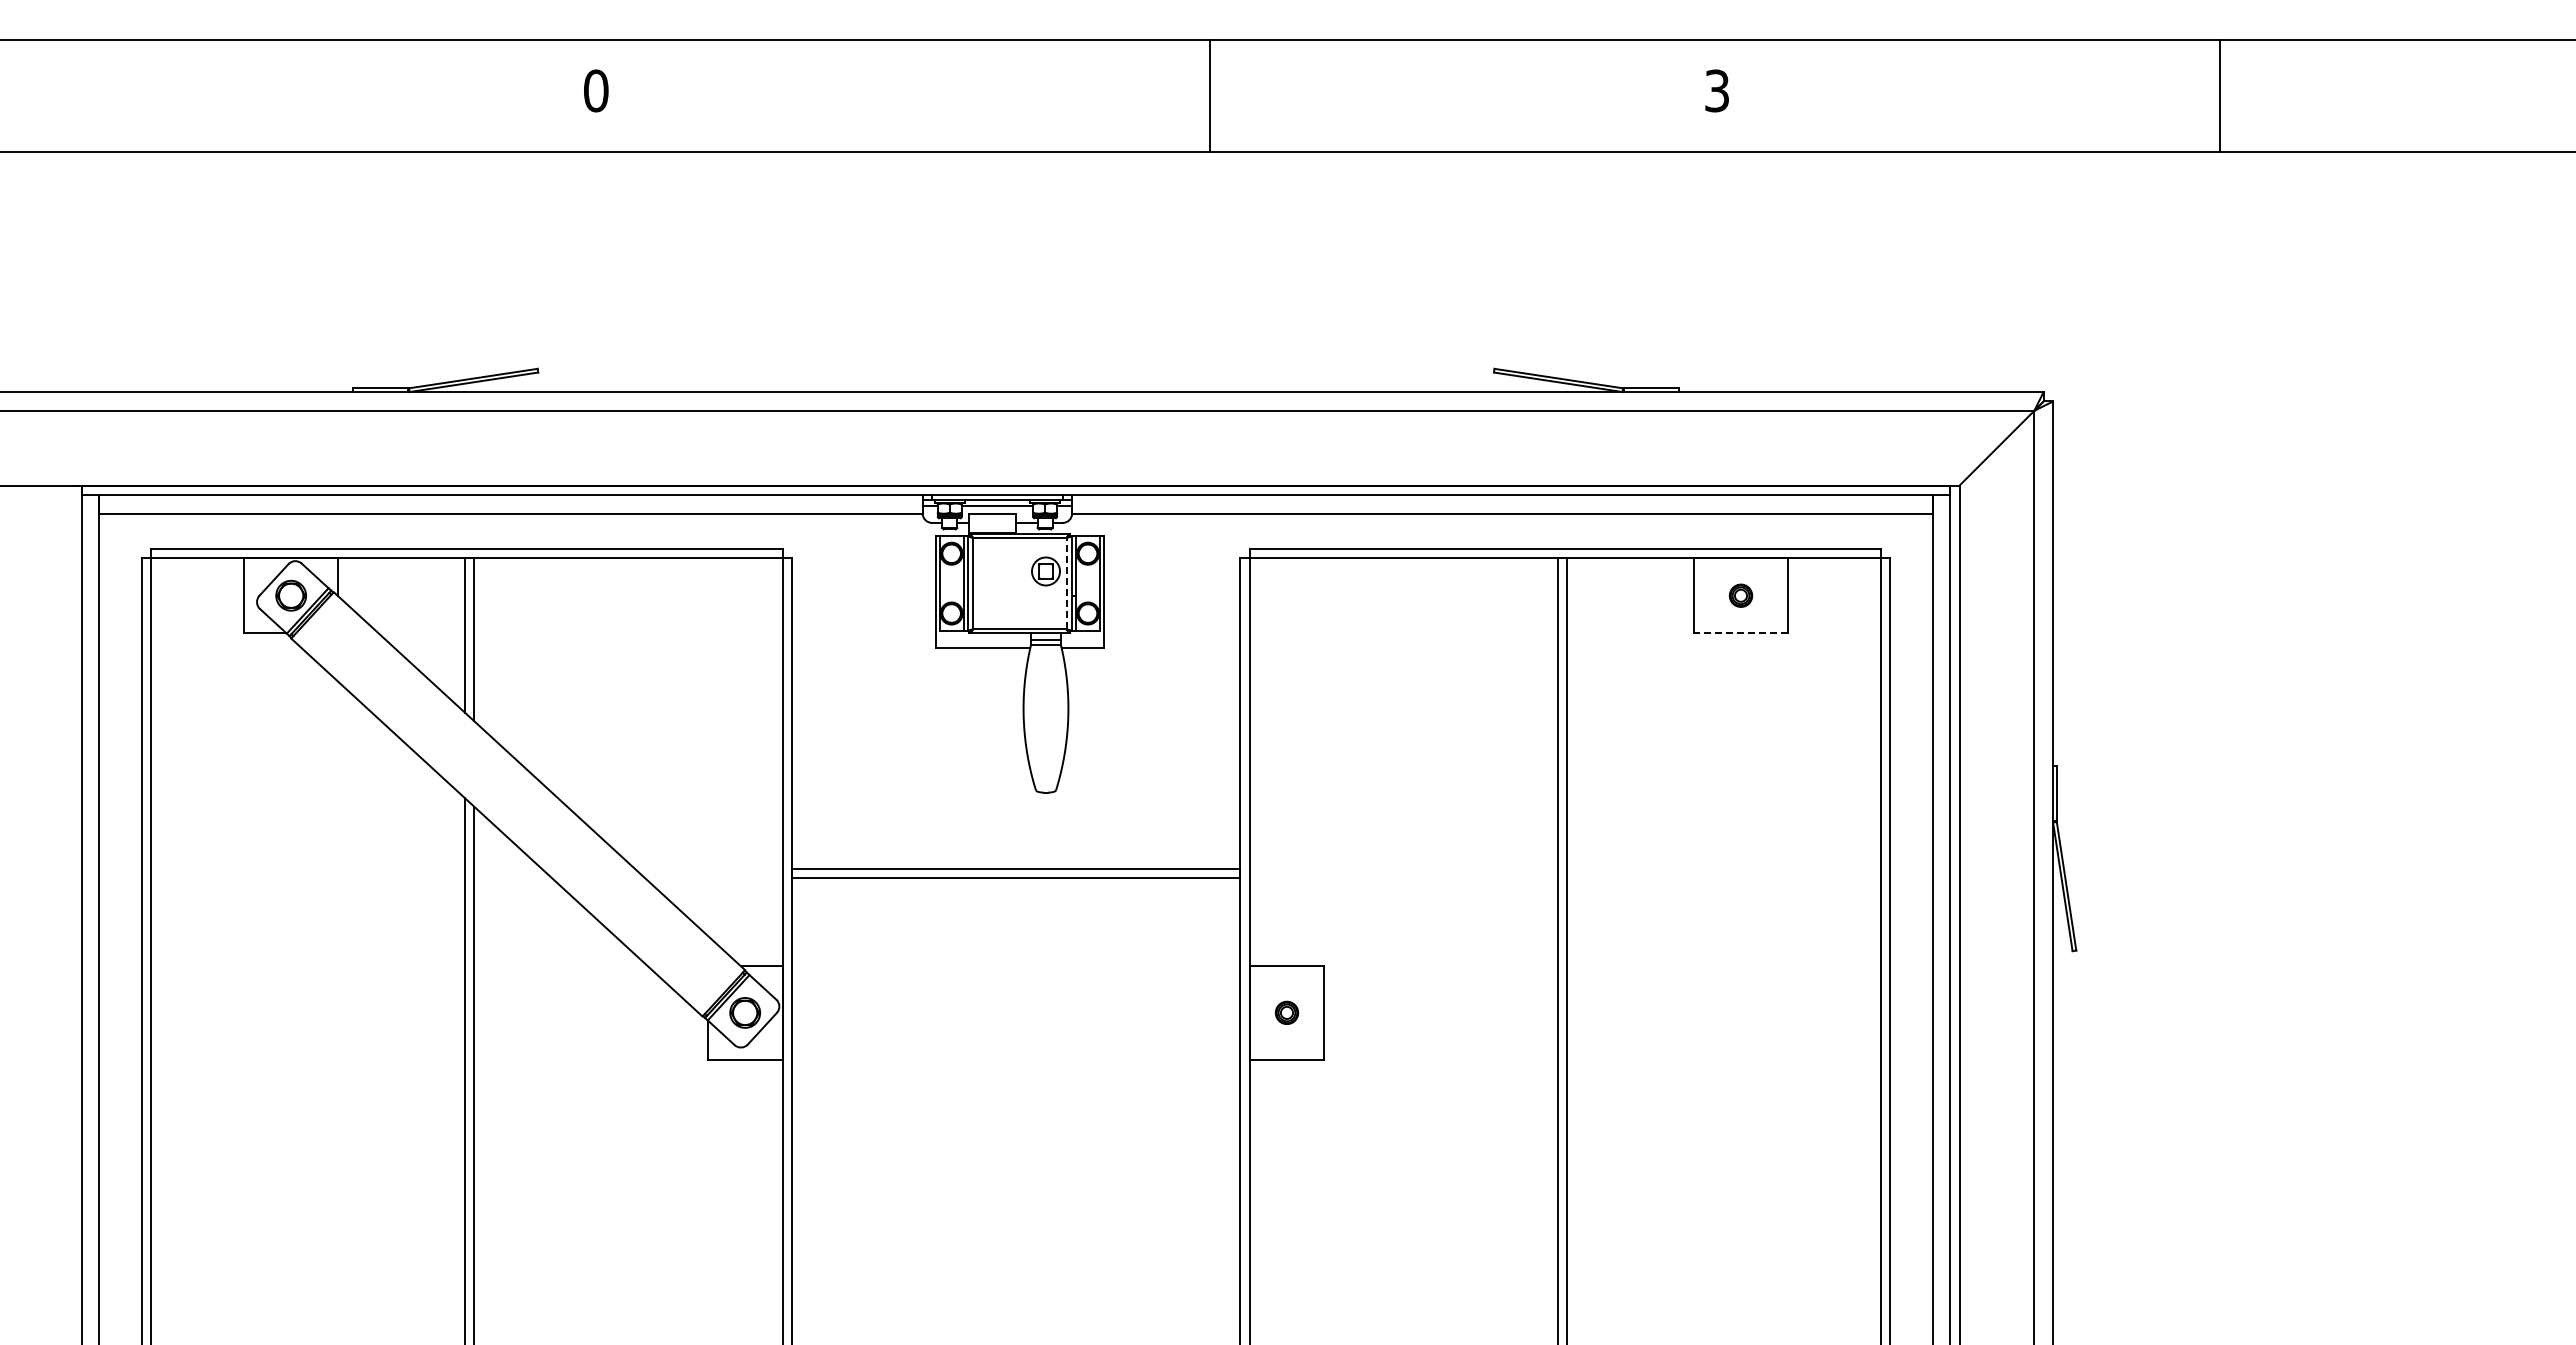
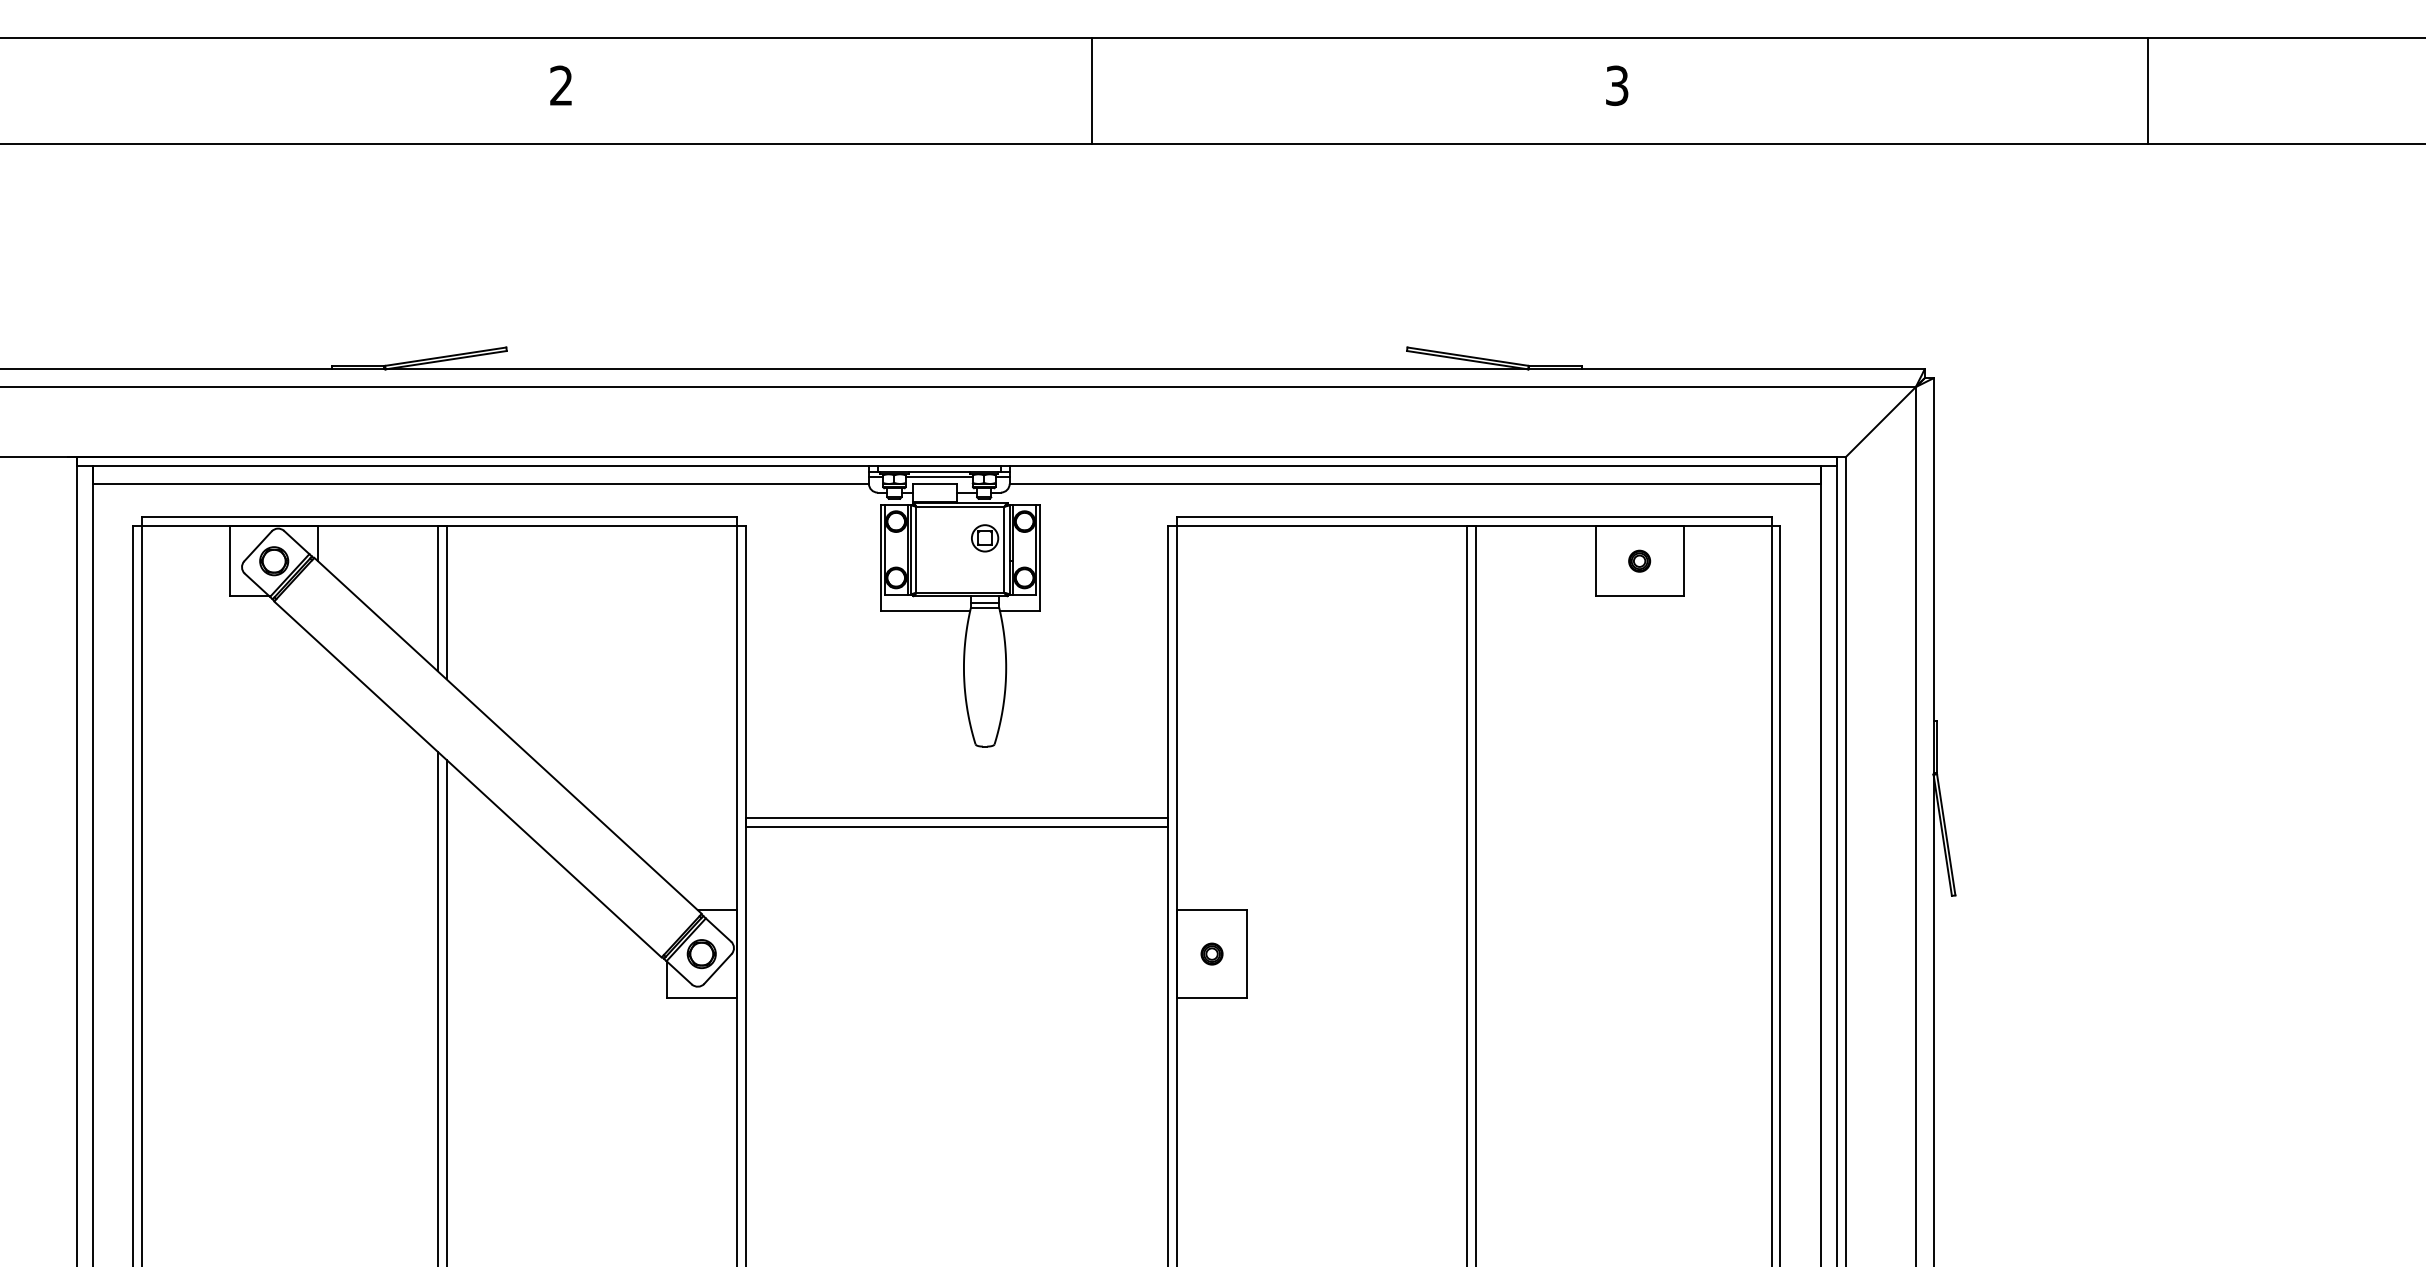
text: (596, 90) -> (561, 85), 0 -> 2
line: (1209, 96) -> (1091, 91), moved
line: (2219, 96) -> (2147, 91), moved
line: (1066, 583) -> (1004, 549), dashed -> solid
line: (1741, 633) -> (1640, 596), dashed -> solid

